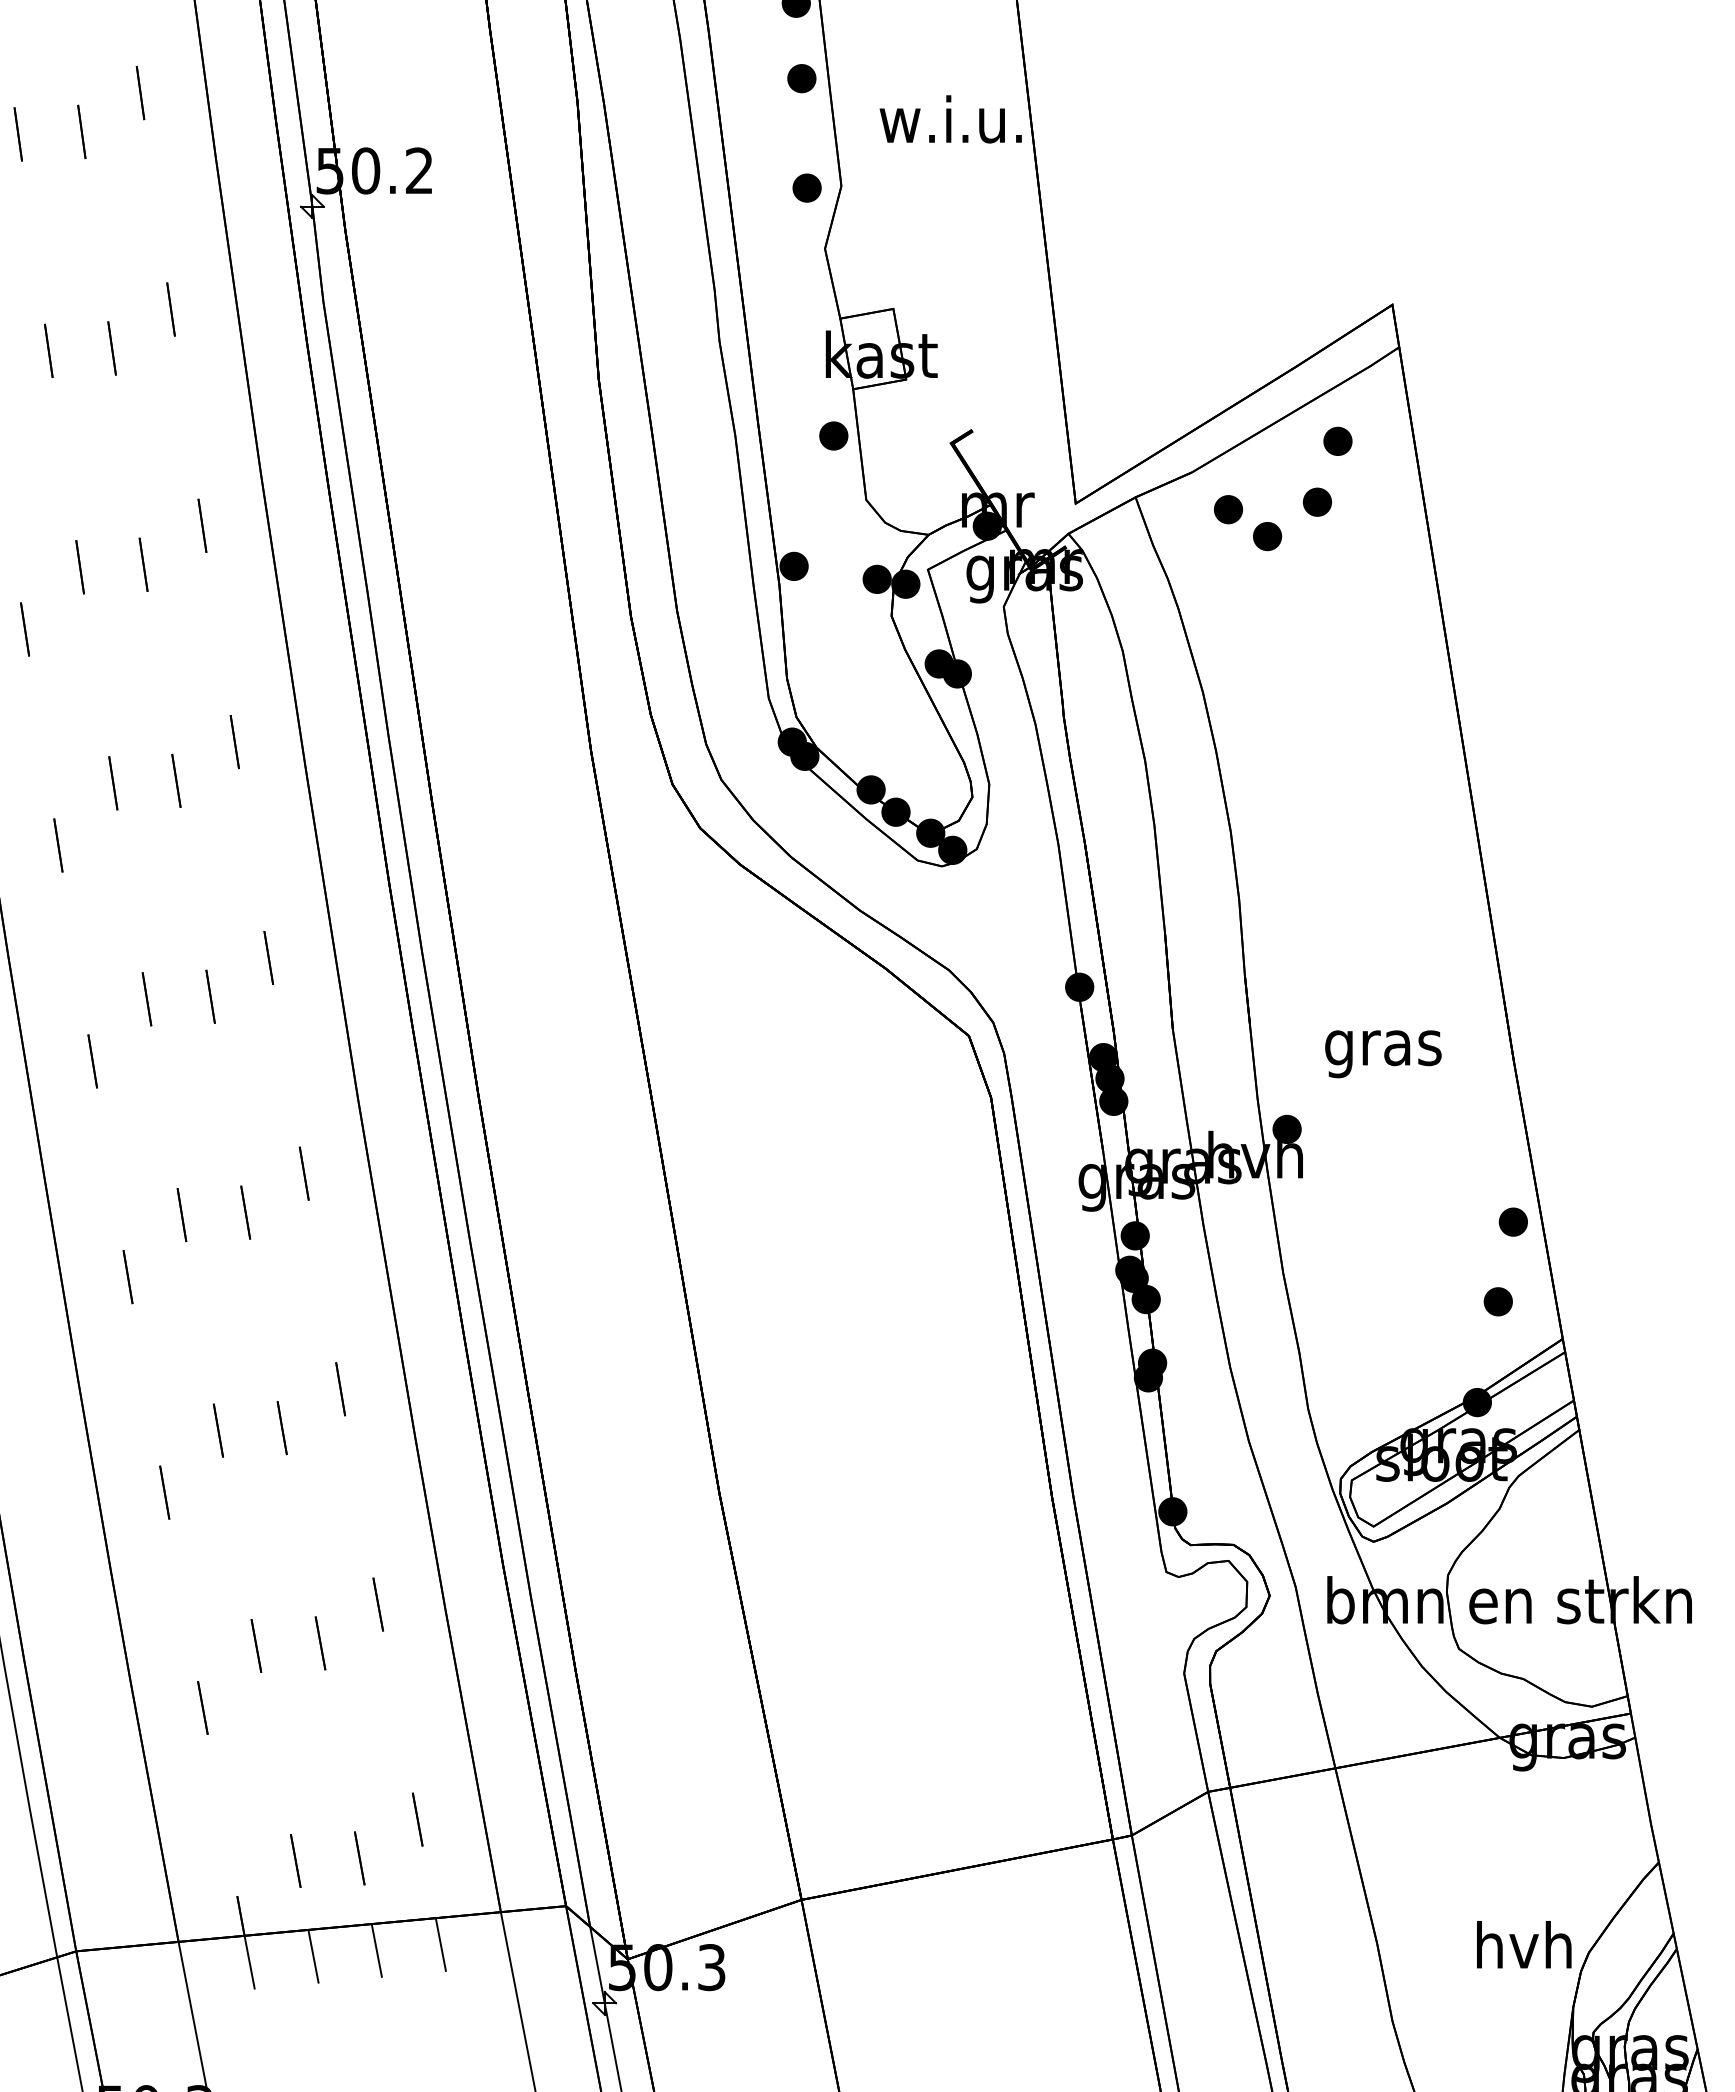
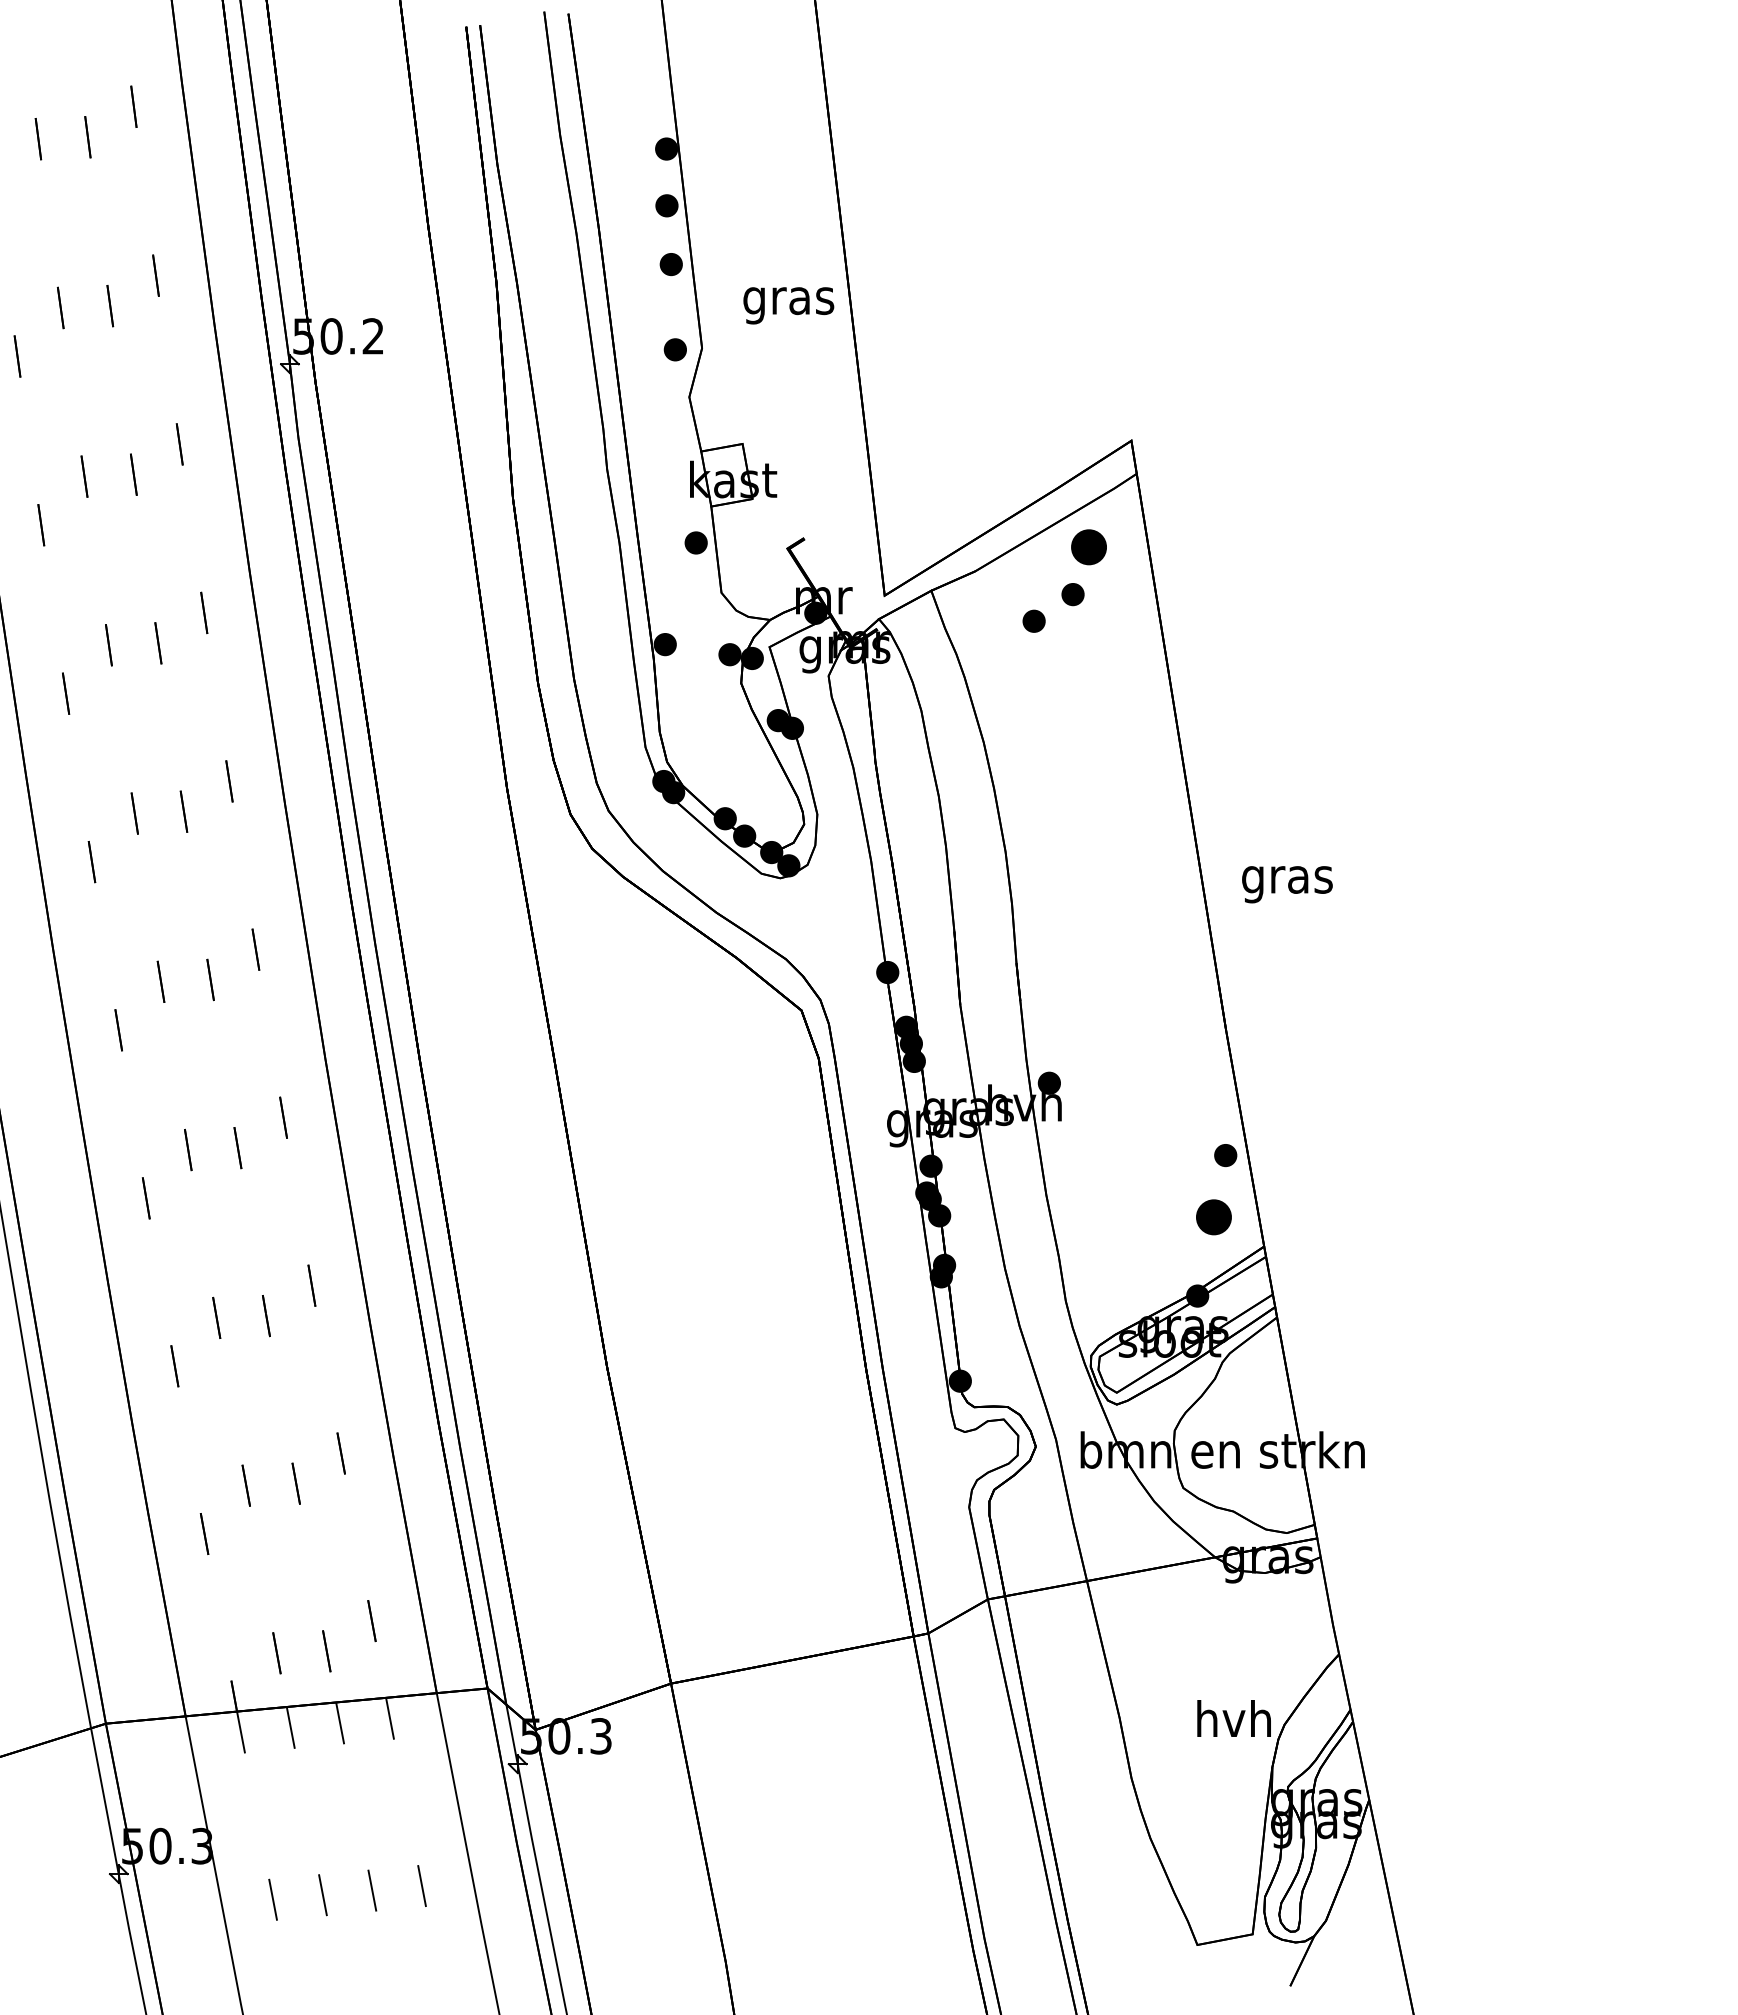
text: (950, 124) -> (787, 300), w.i.u. -> gras
part: (1337, 440) -> (1088, 546), size x1.6
part: (1228, 508) -> (1003, 599), removed
text: (1383, 1053) -> (1287, 884), moved
part: (1497, 1301) -> (1213, 1217), size x1.6

